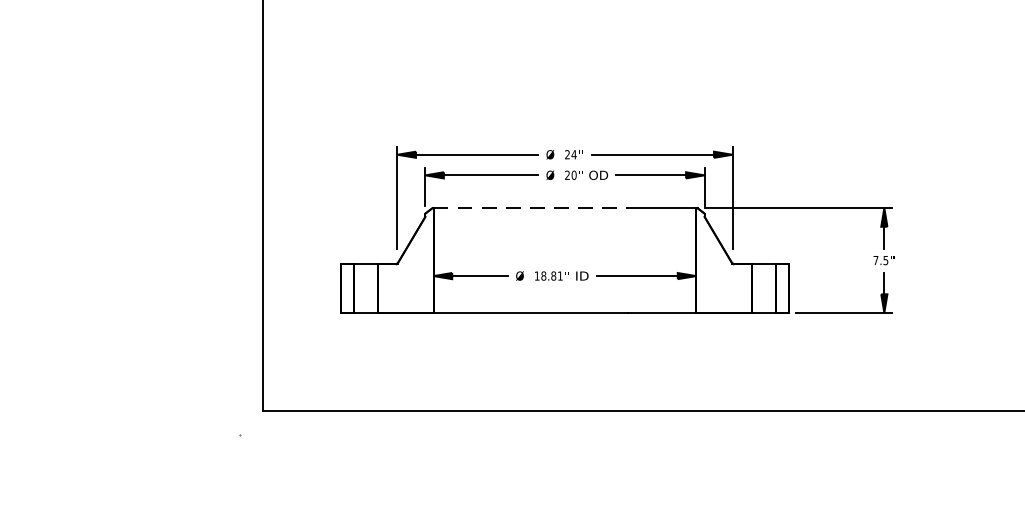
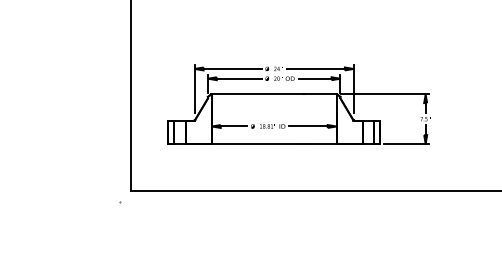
line: (531, 208) -> (258, 94), dashed -> solid

